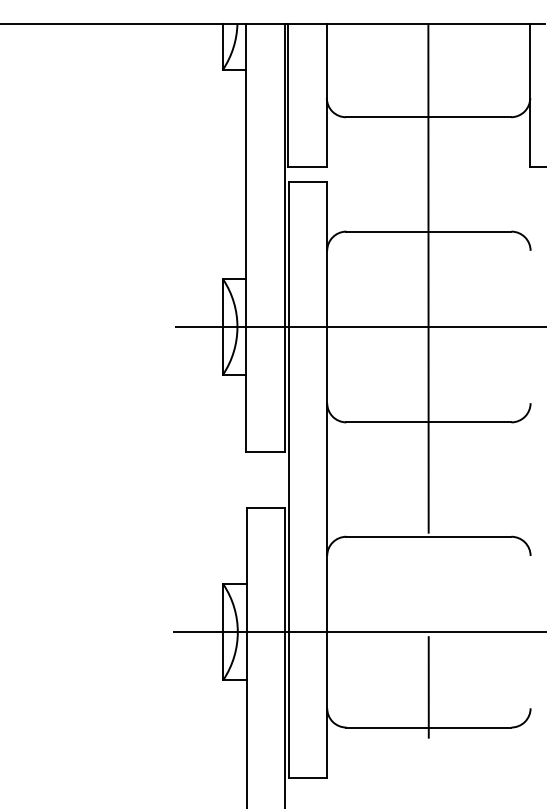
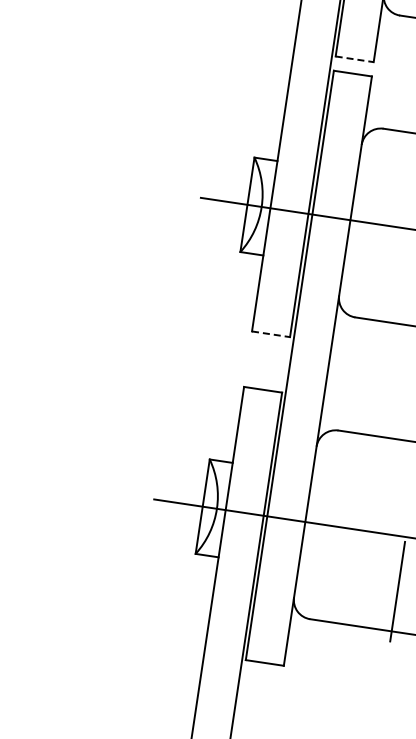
line: (308, 167) -> (355, 59), solid -> dashed
line: (266, 451) -> (272, 334), solid -> dashed

